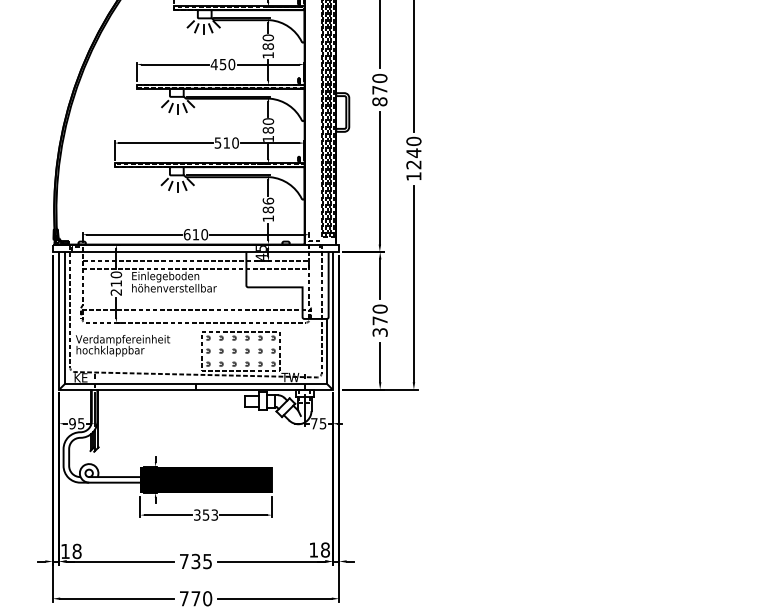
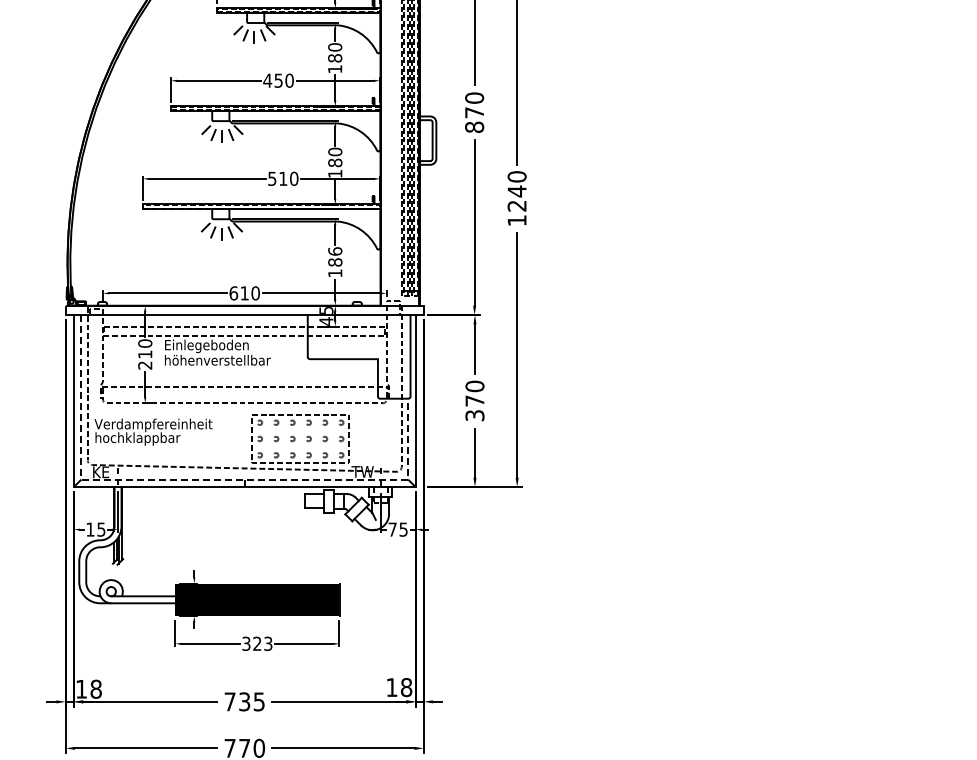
line: (162, 383) -> (203, 479), solid -> dashed
text: (72, 423) -> (90, 529), 95 -> 15
text: (206, 514) -> (257, 643), 353 -> 323

